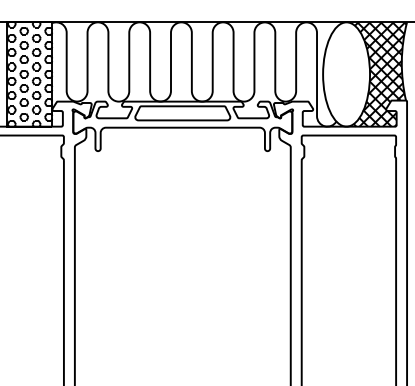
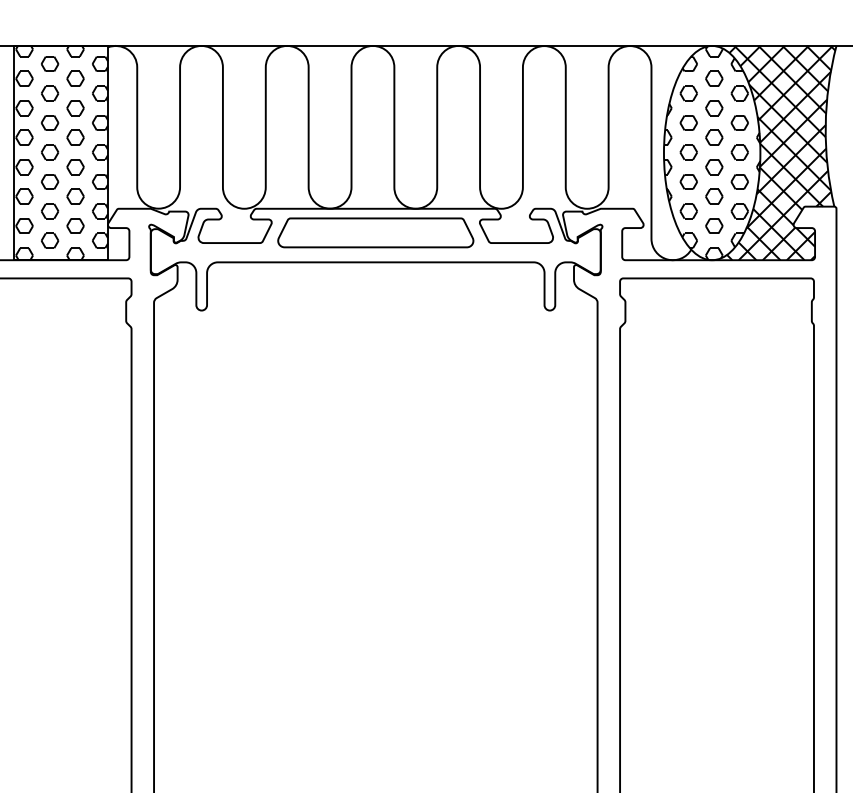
hatch: (346, 74) -> (712, 153), added

